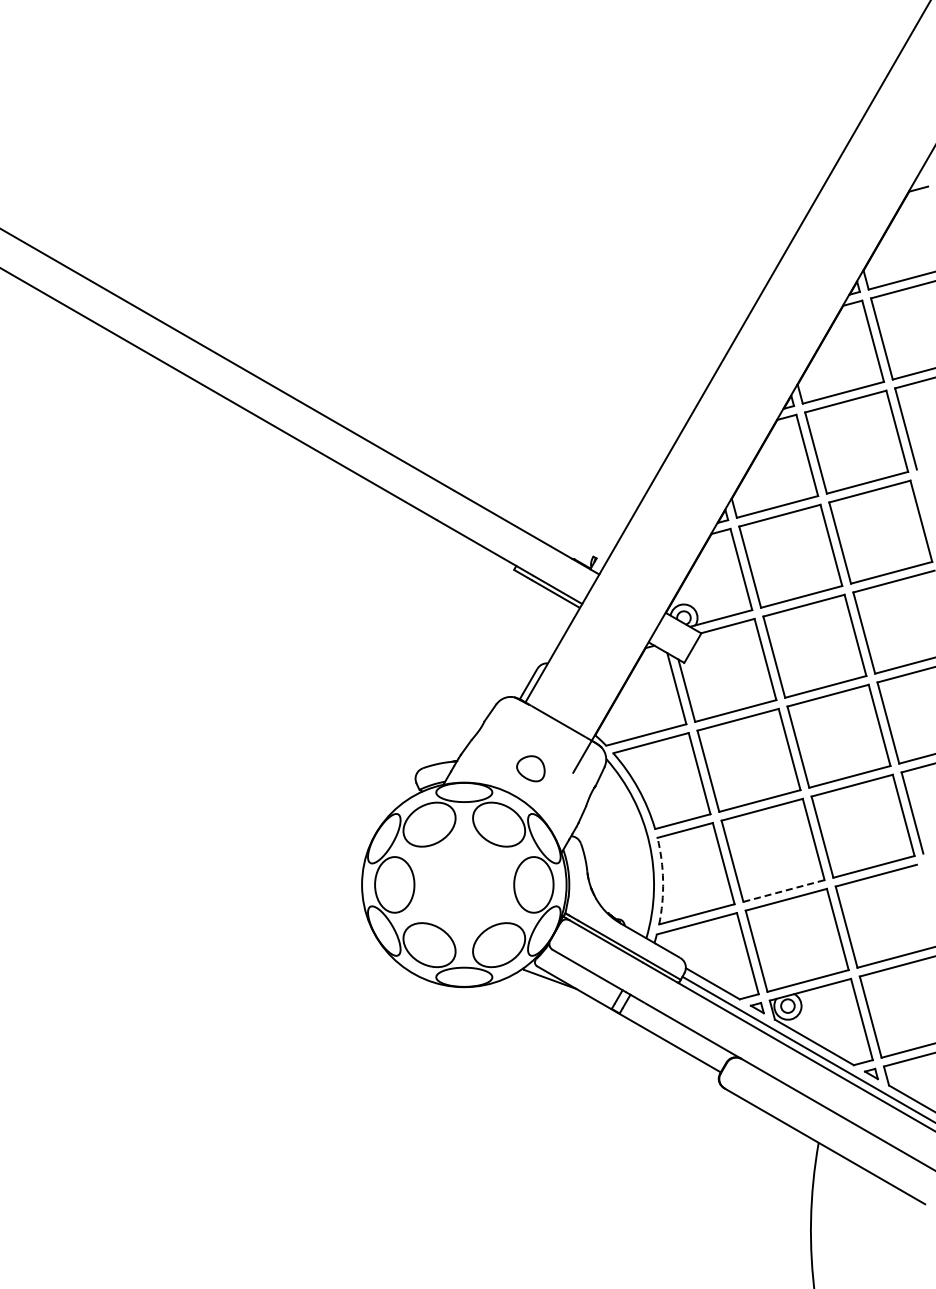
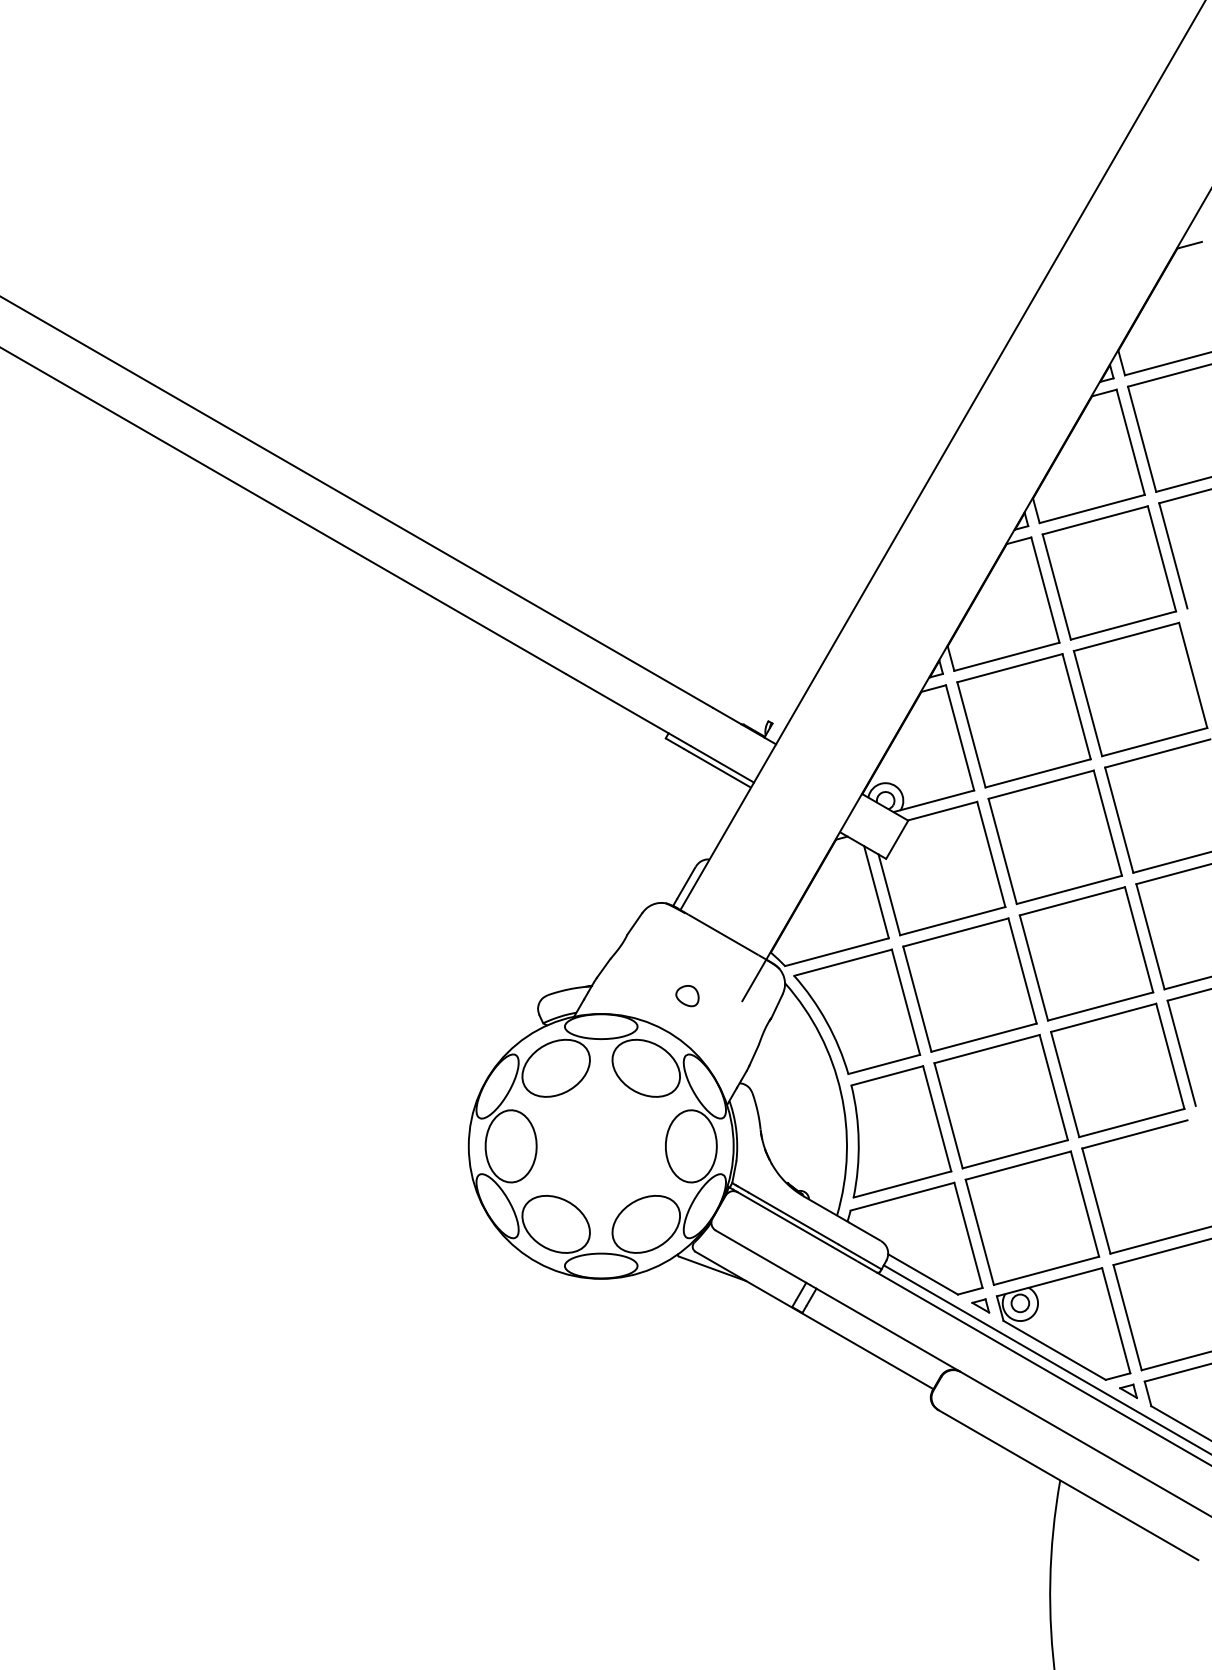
part: (530, 768) -> (686, 995), size x0.62
arc: (663, 881) -> (859, 1141), dashed -> solid
line: (784, 890) -> (1015, 1153), dashed -> solid

